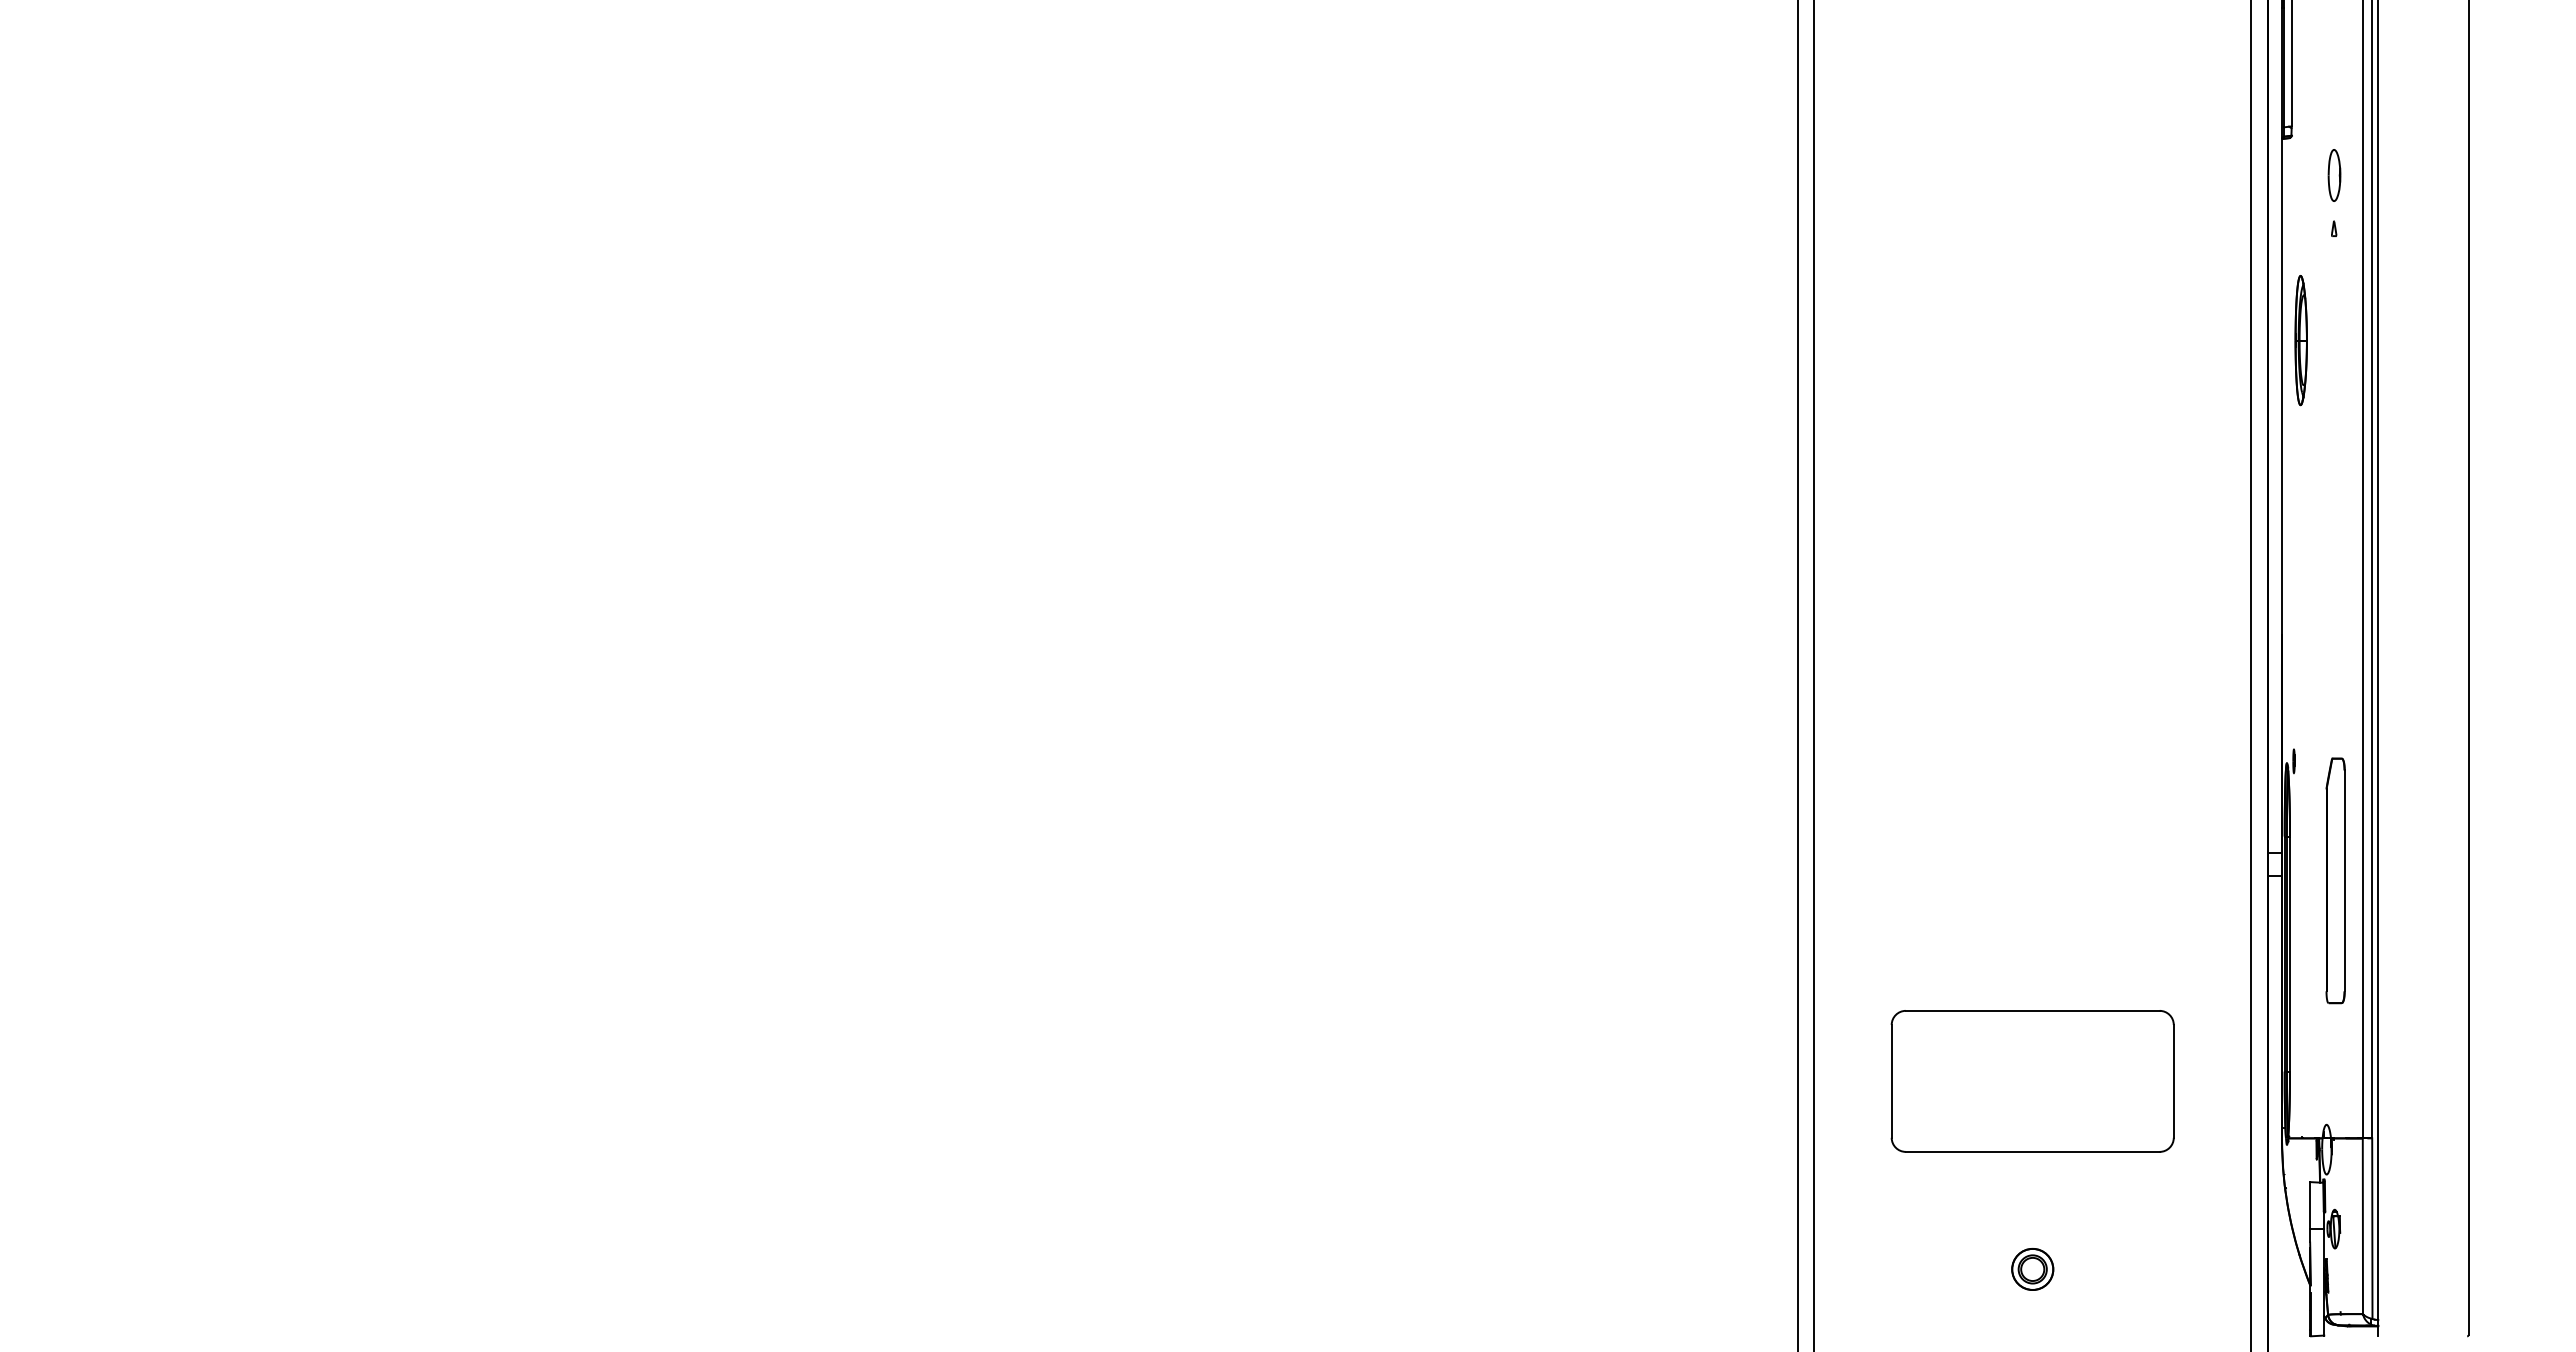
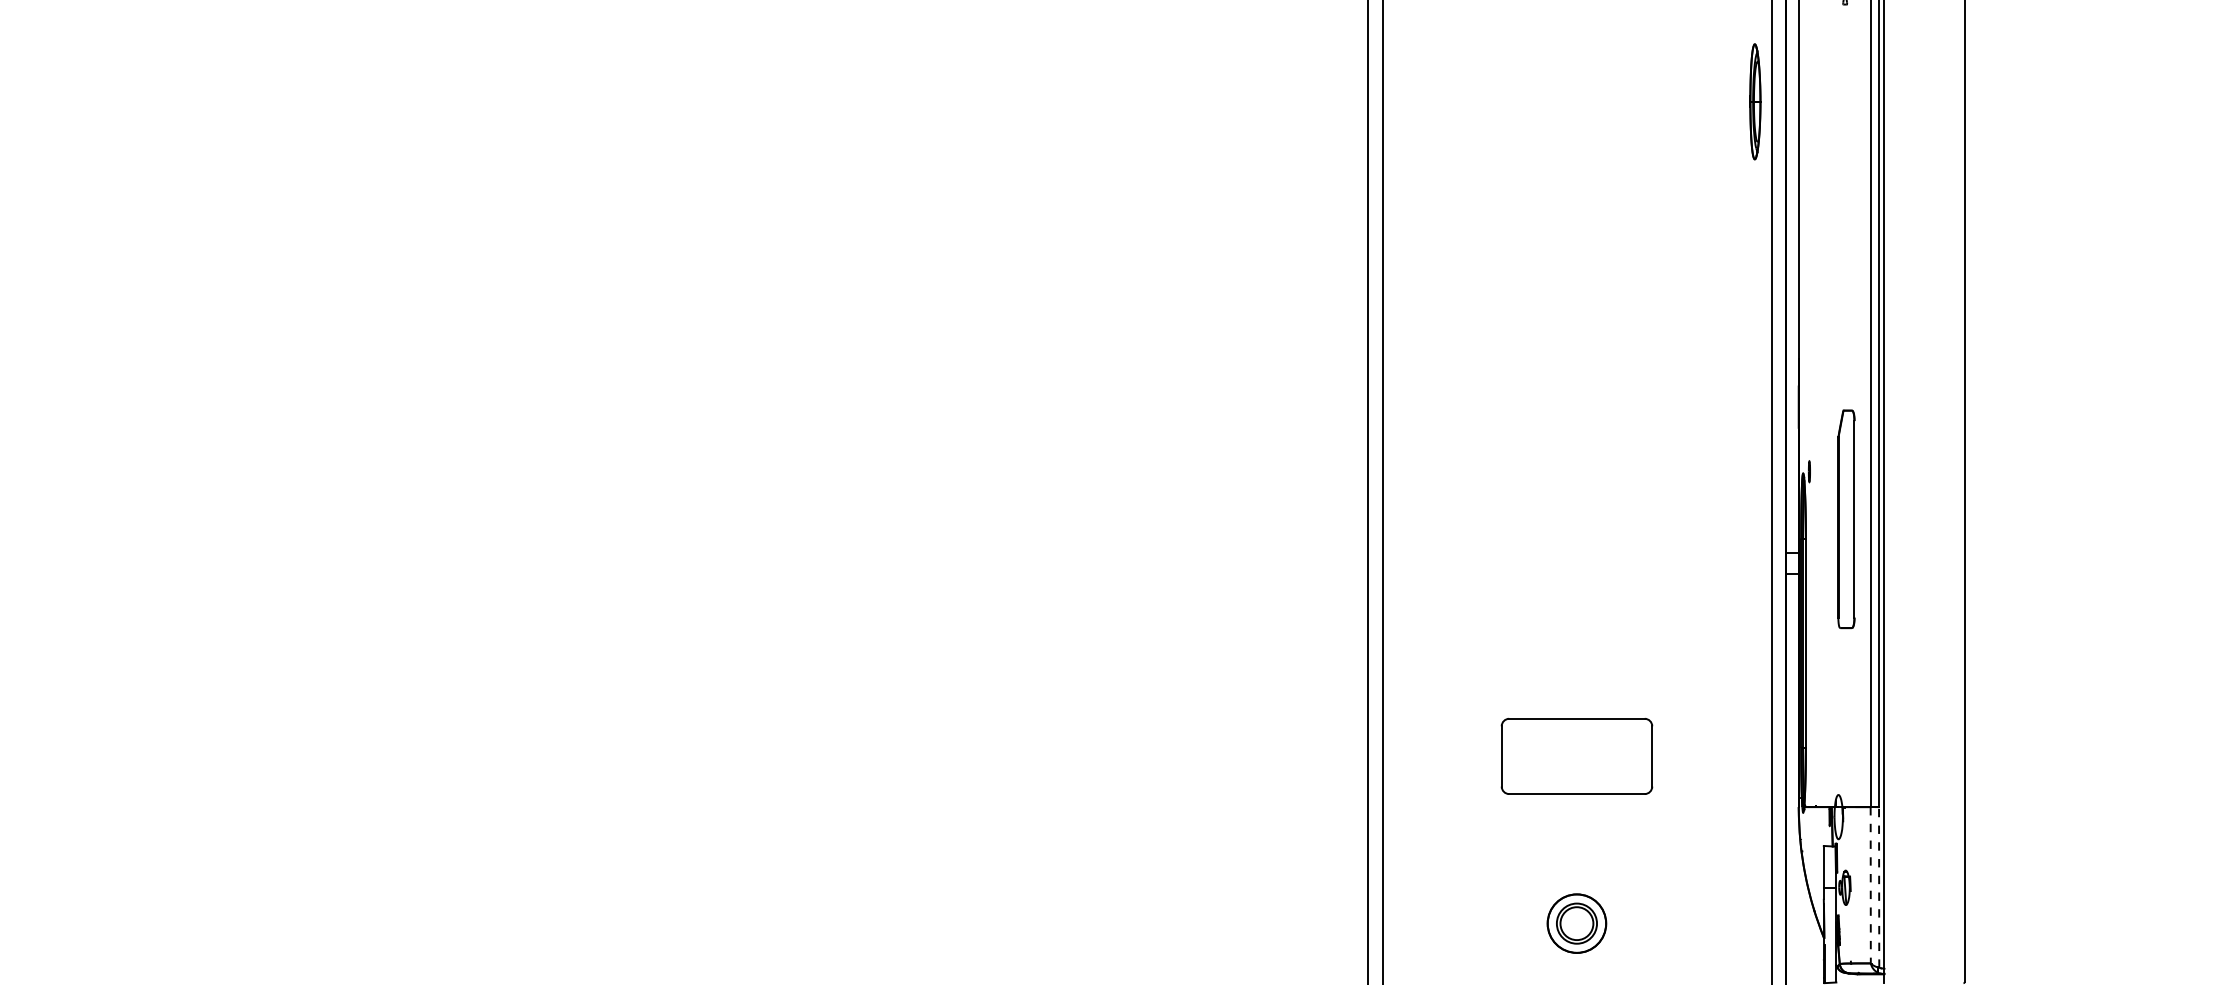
part: (2300, 340) -> (1754, 101), moved
part: (2335, 880) -> (1846, 519), moved
part: (2032, 1081) -> (1576, 756), size x0.6
line: (2362, 1226) -> (1870, 885), solid -> dashed
line: (2372, 1228) -> (1879, 887), solid -> dashed
part: (2032, 1269) -> (1576, 923), size x1.6

